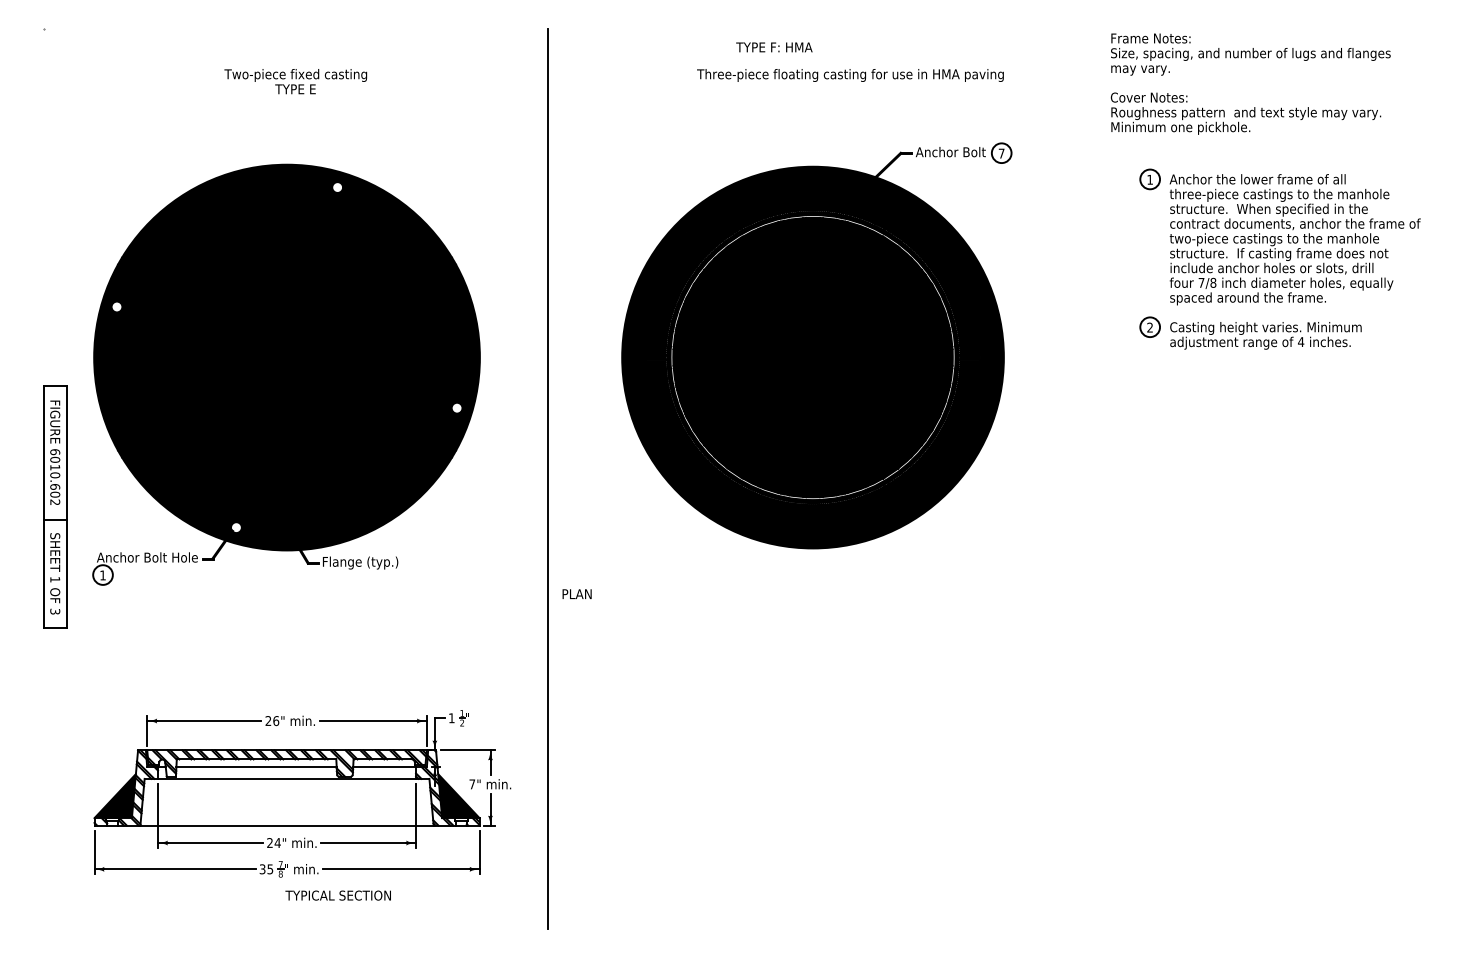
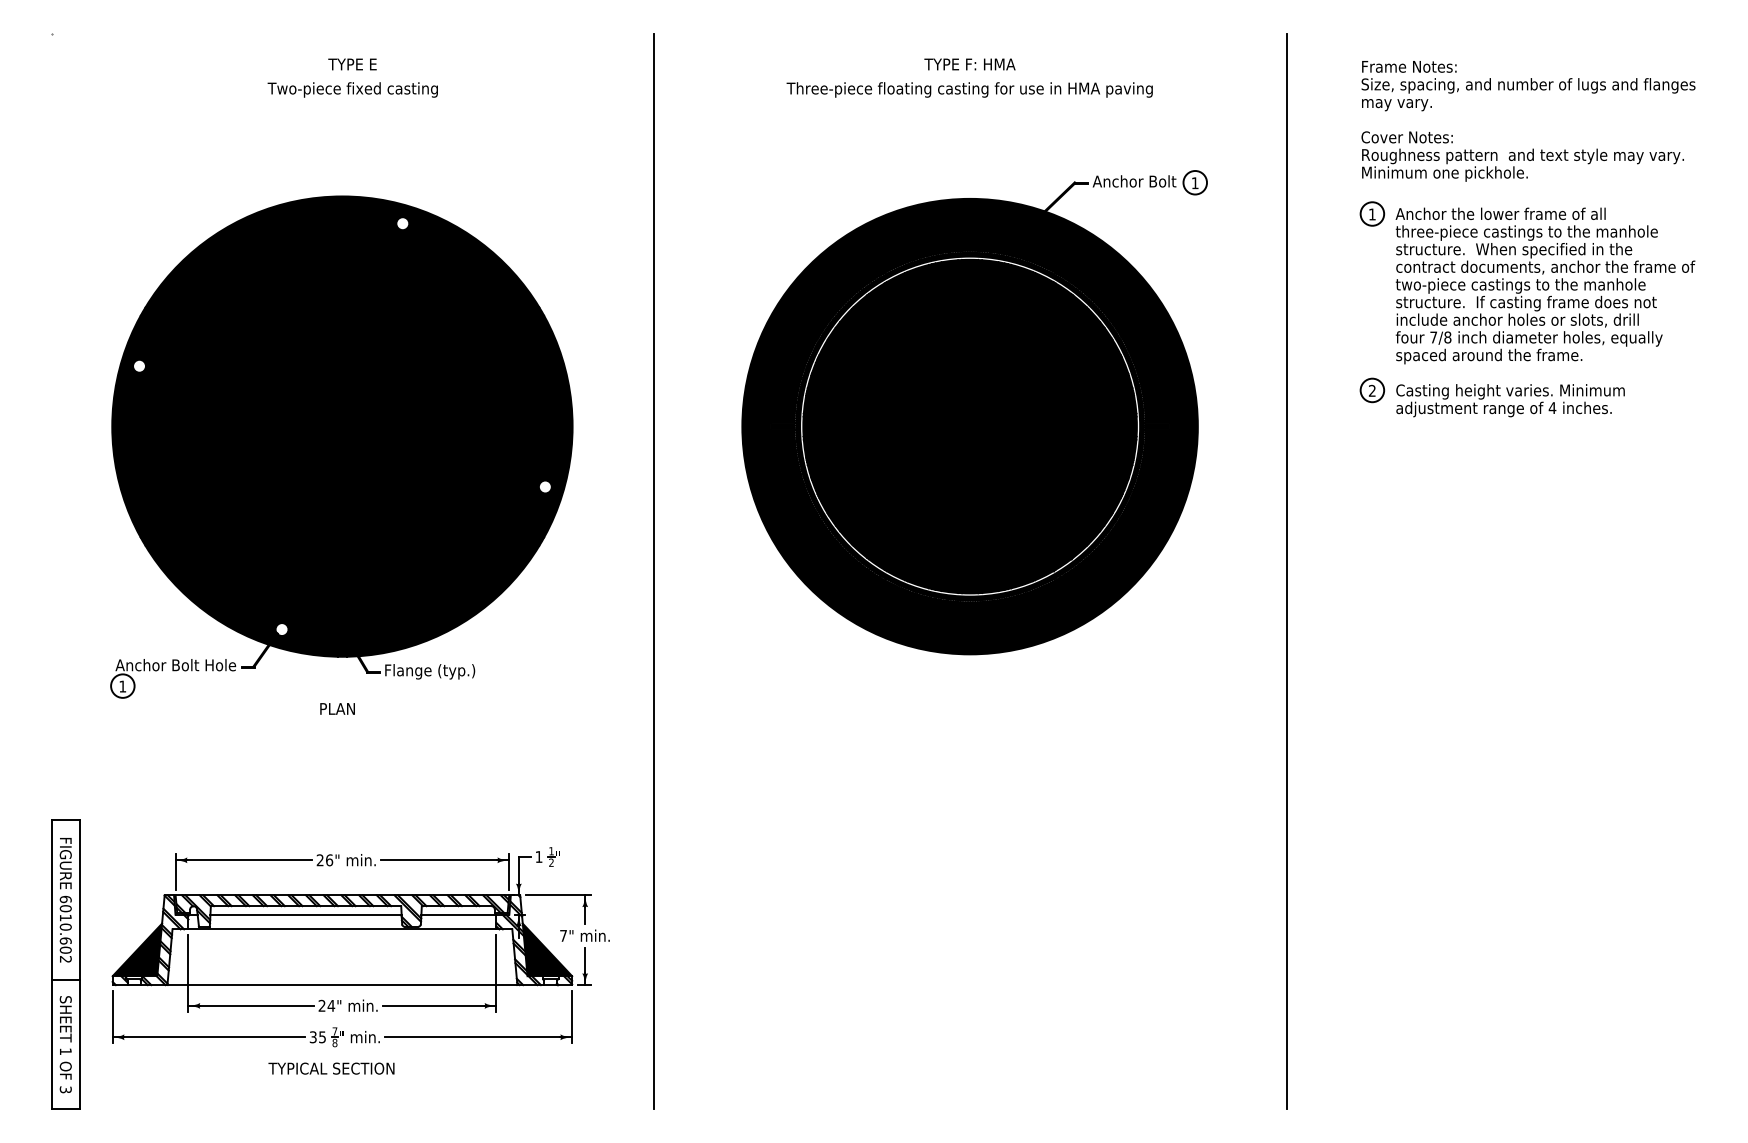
text: (773, 47) -> (969, 64), moved
text: (850, 75) -> (969, 89), moved
text: (1250, 84) -> (1528, 121), moved
text: (295, 89) -> (352, 64), moved
text: (1001, 153) -> (1194, 183), 7 -> 1
line: (1078, 479) -> (1286, 571), added
part: (54, 506) -> (65, 964), moved
text: (577, 593) -> (337, 708), moved
text: (338, 895) -> (331, 1068), moved

